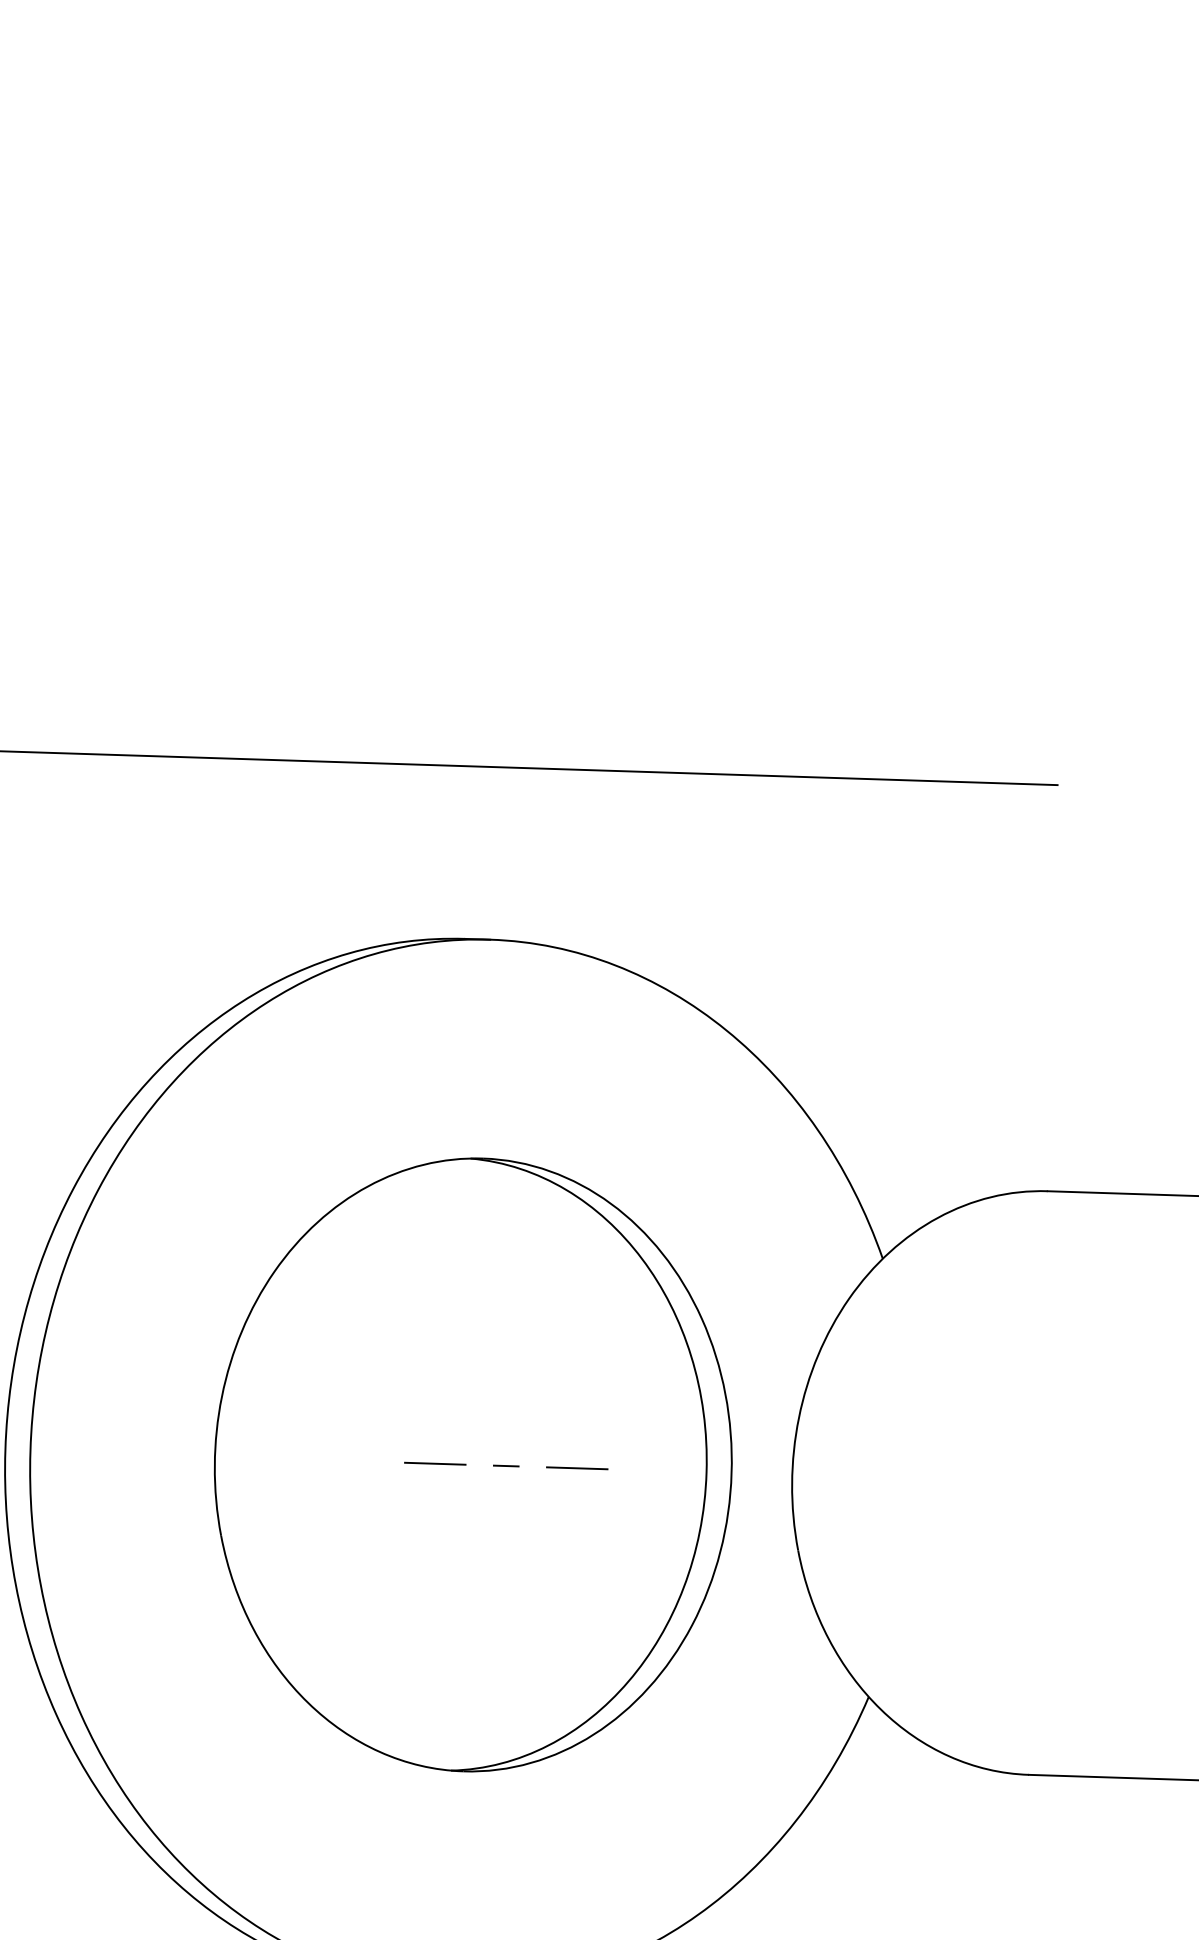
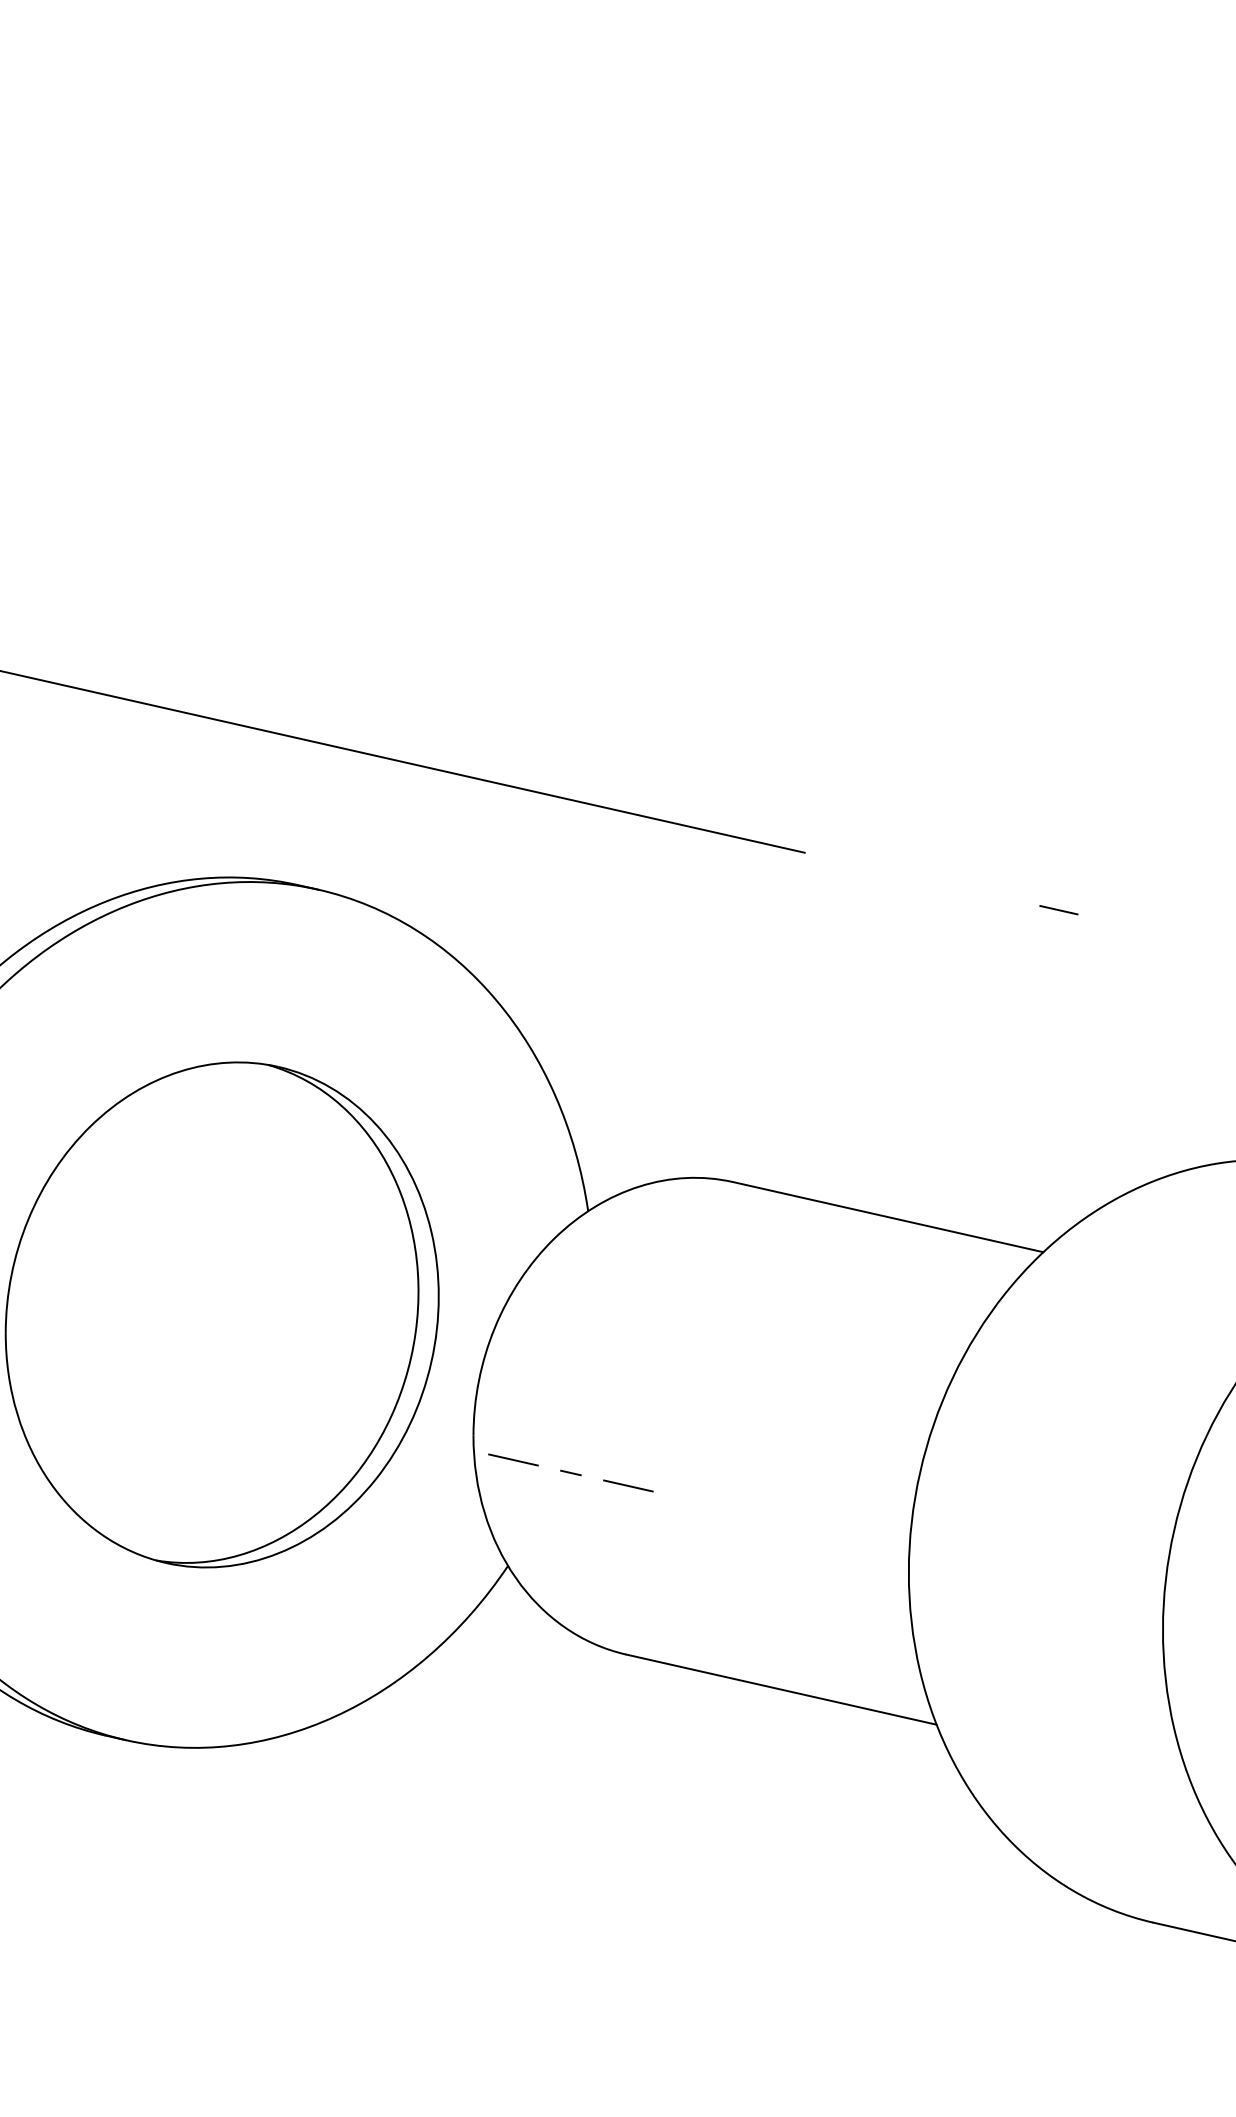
line: (505, 1465) -> (570, 1472), moved

